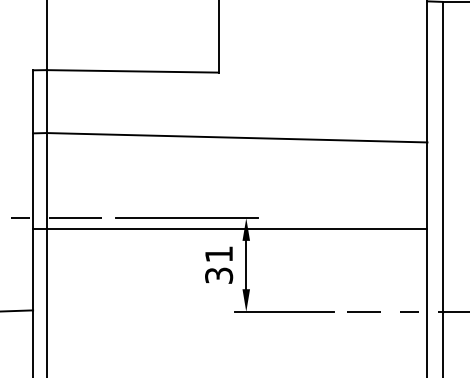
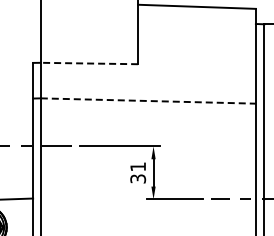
line: (132, 71) -> (89, 63), solid -> dashed
line: (237, 138) -> (148, 101), solid -> dashed
line: (230, 228) -> (144, 152), removed

